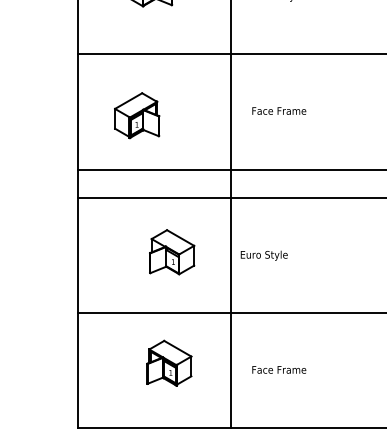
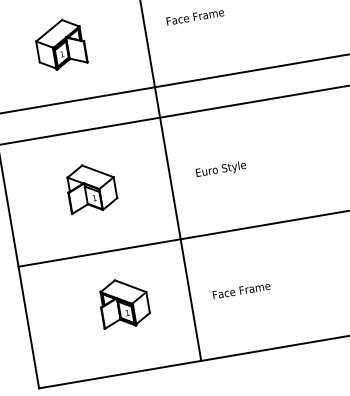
part: (137, 115) -> (61, 44), moved
part: (172, 252) -> (91, 188), moved
text: (263, 255) -> (220, 169), moved

